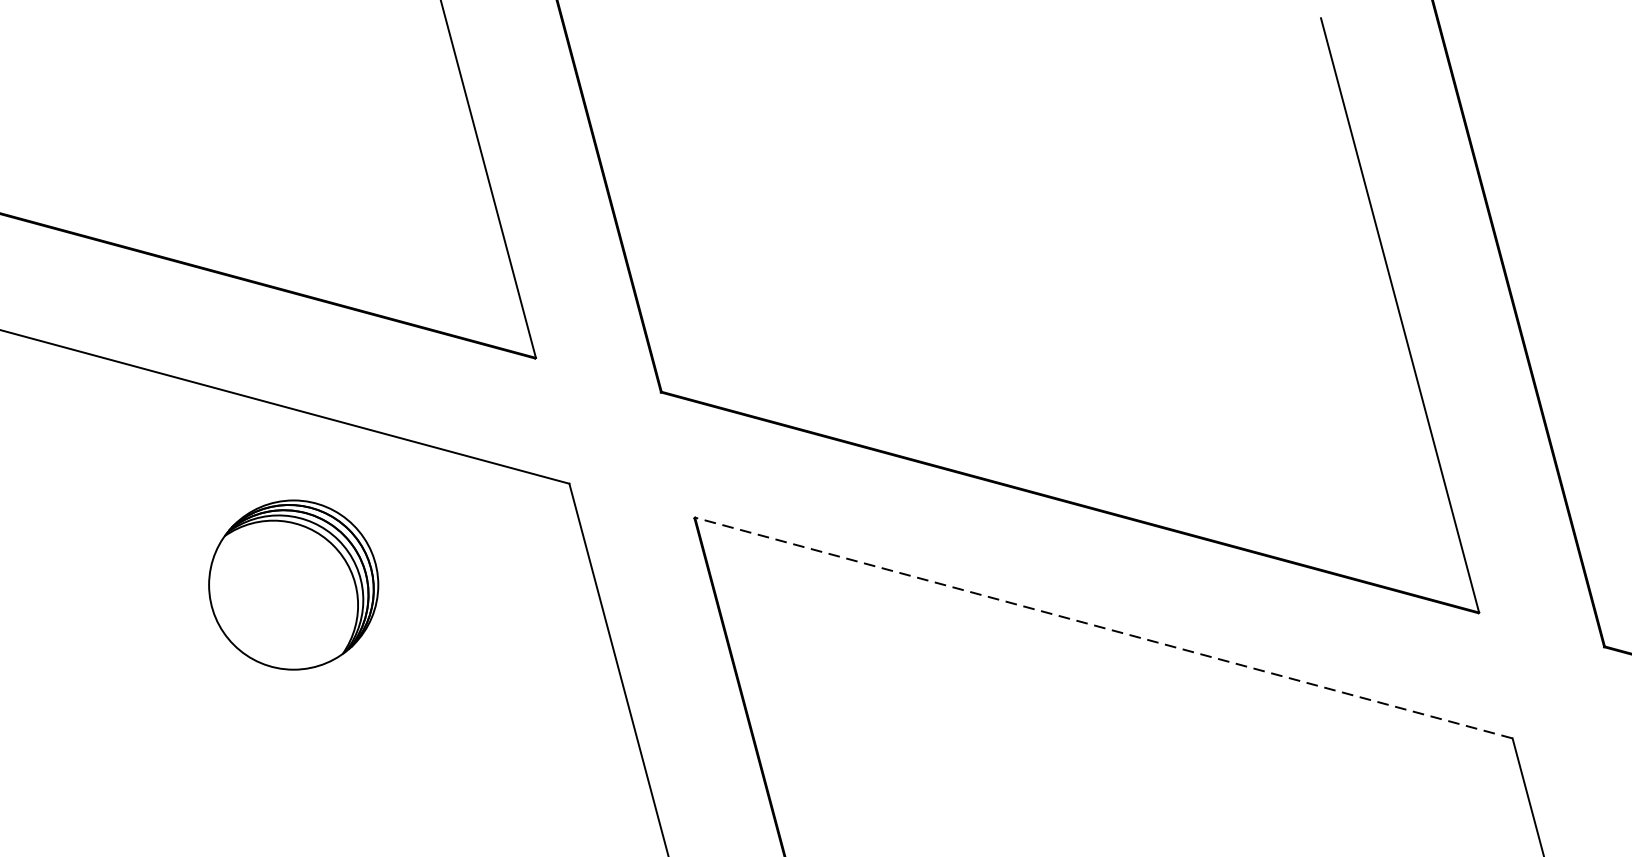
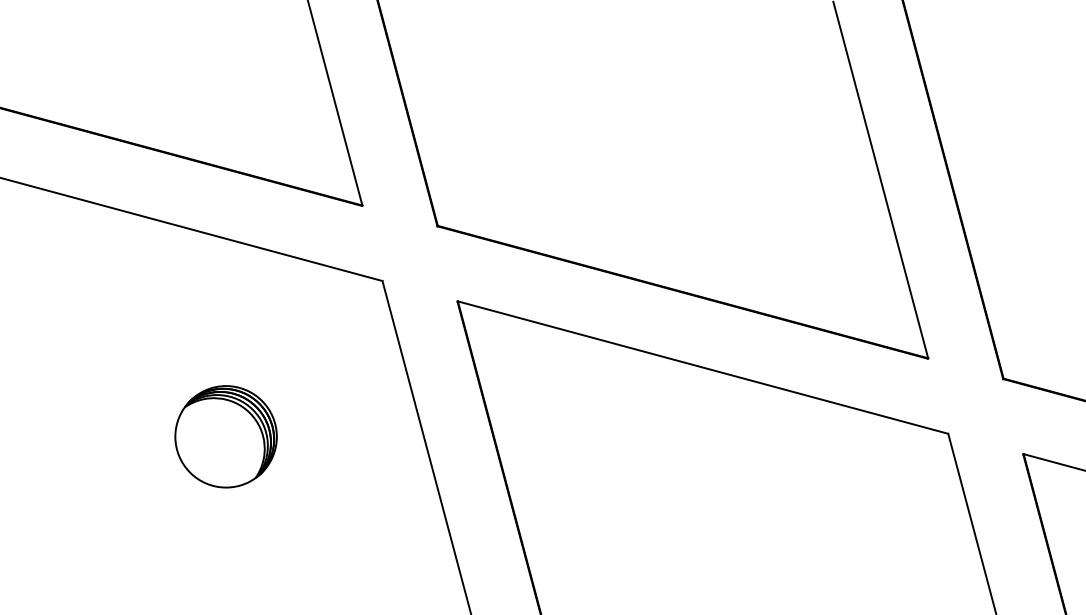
part: (292, 584) -> (225, 436), moved
line: (1104, 627) -> (703, 367), dashed -> solid

